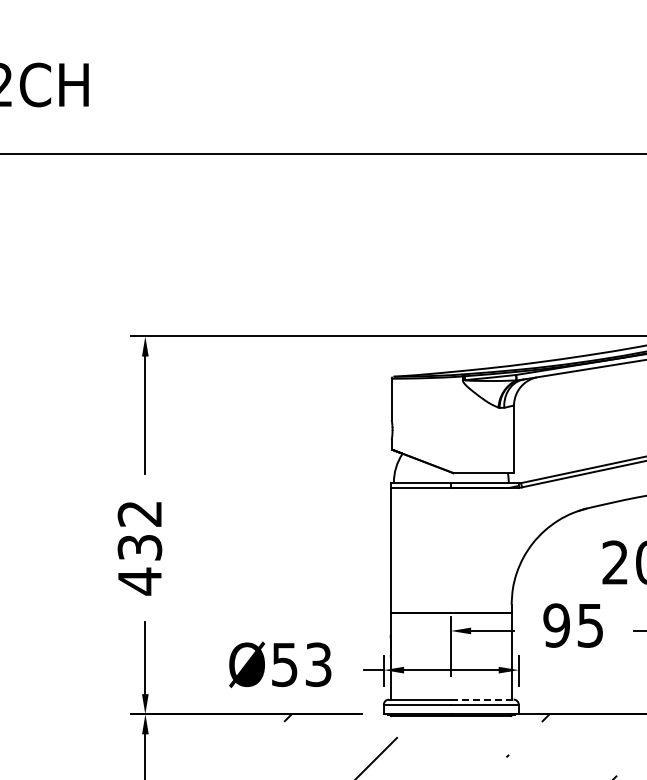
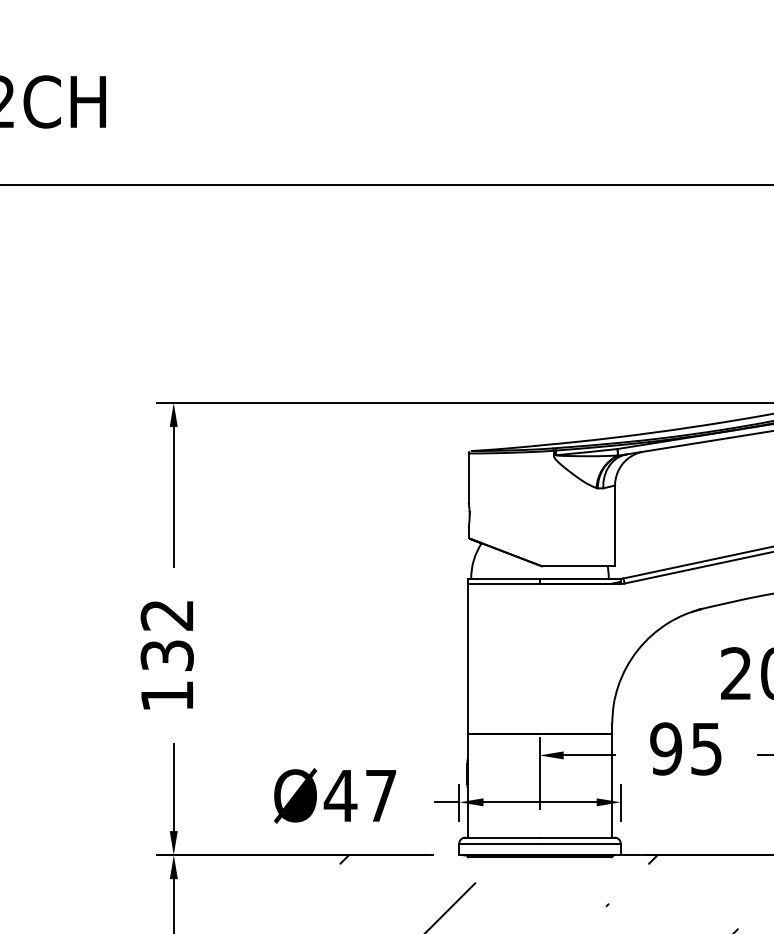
text: (139, 581) -> (166, 696), 432 -> 132
text: (300, 664) -> (359, 795), Ø53 -> Ø47
line: (482, 699) -> (577, 837), dashed -> solid

